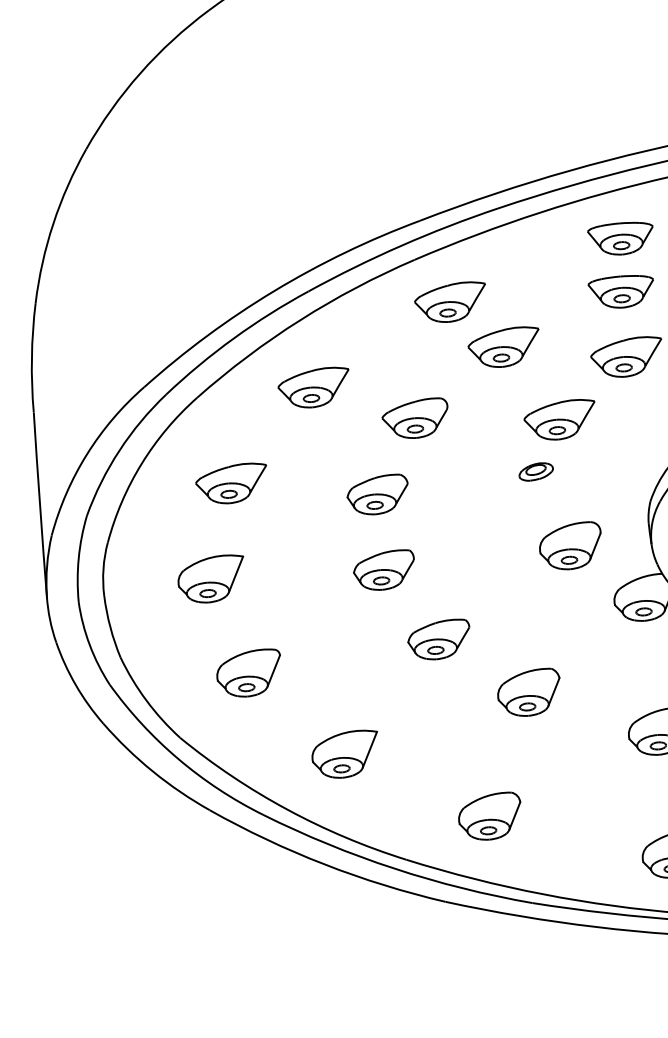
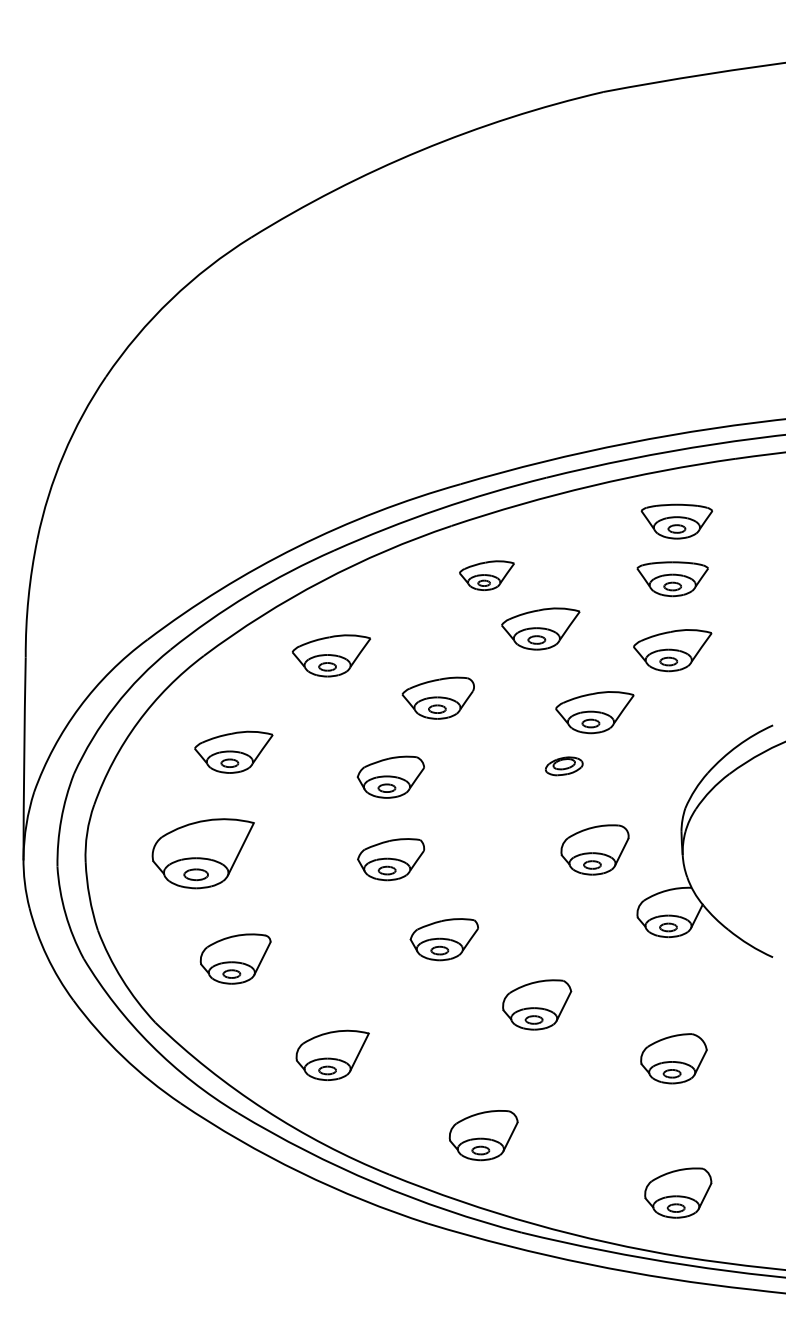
part: (450, 302) -> (486, 575), size x0.7
part: (211, 579) -> (203, 853), size x1.4

